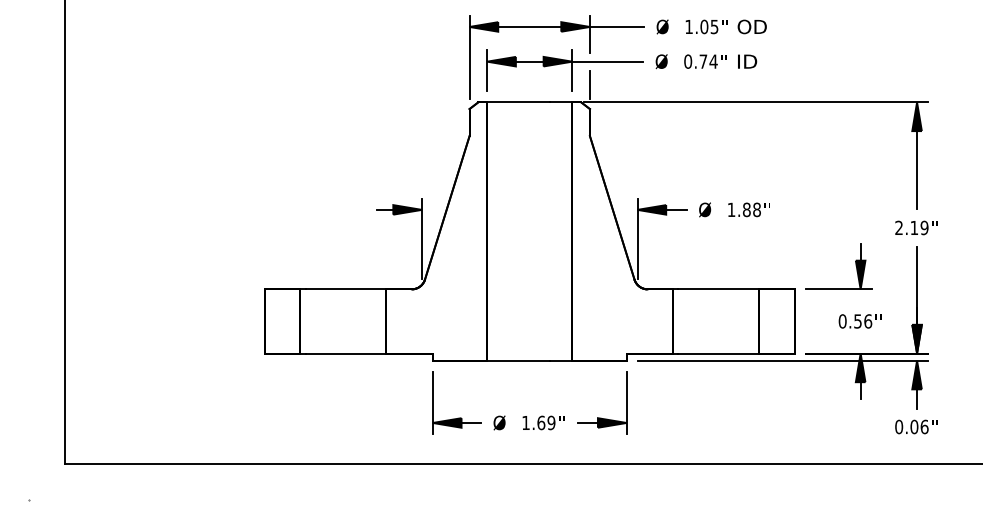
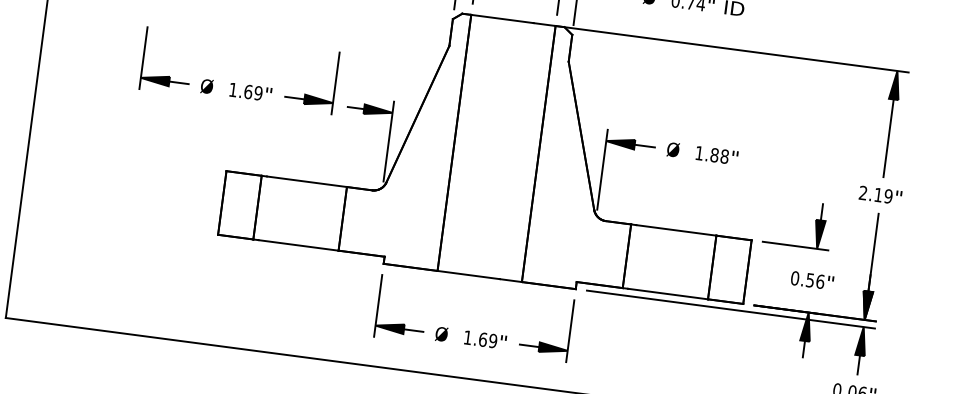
part: (261, 201) -> (234, 83), added

